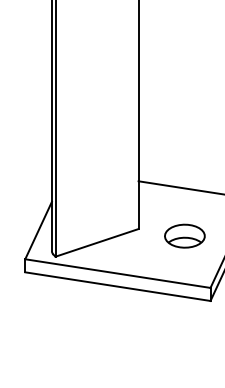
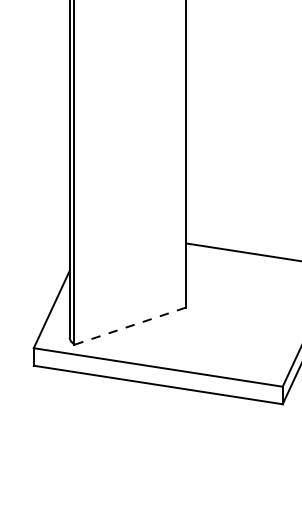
part: (184, 235) -> (247, 316), removed
line: (97, 242) -> (130, 325), solid -> dashed

